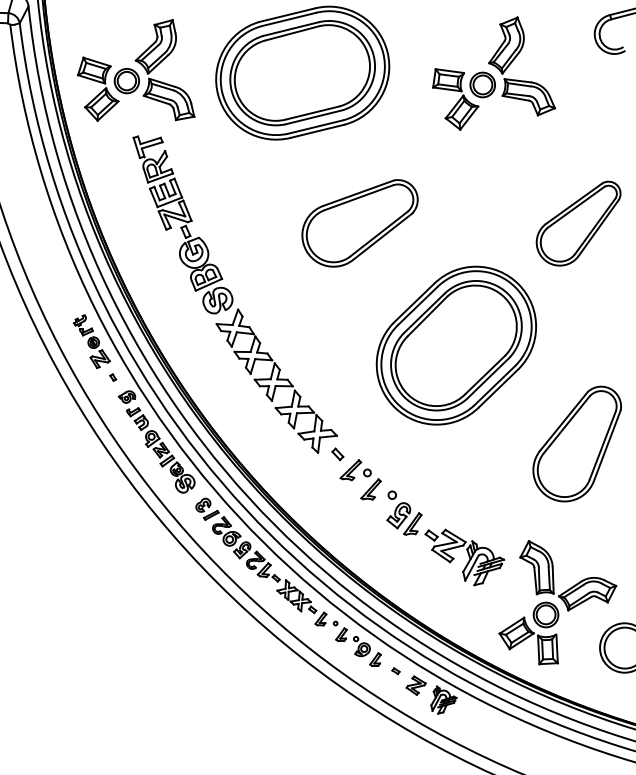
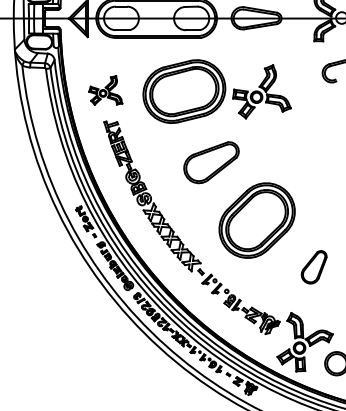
part: (136, 70) -> (105, 90), size x0.6
part: (493, 72) -> (261, 91), moved
part: (577, 222) -> (314, 162), removed
part: (575, 444) -> (313, 267), size x0.6

